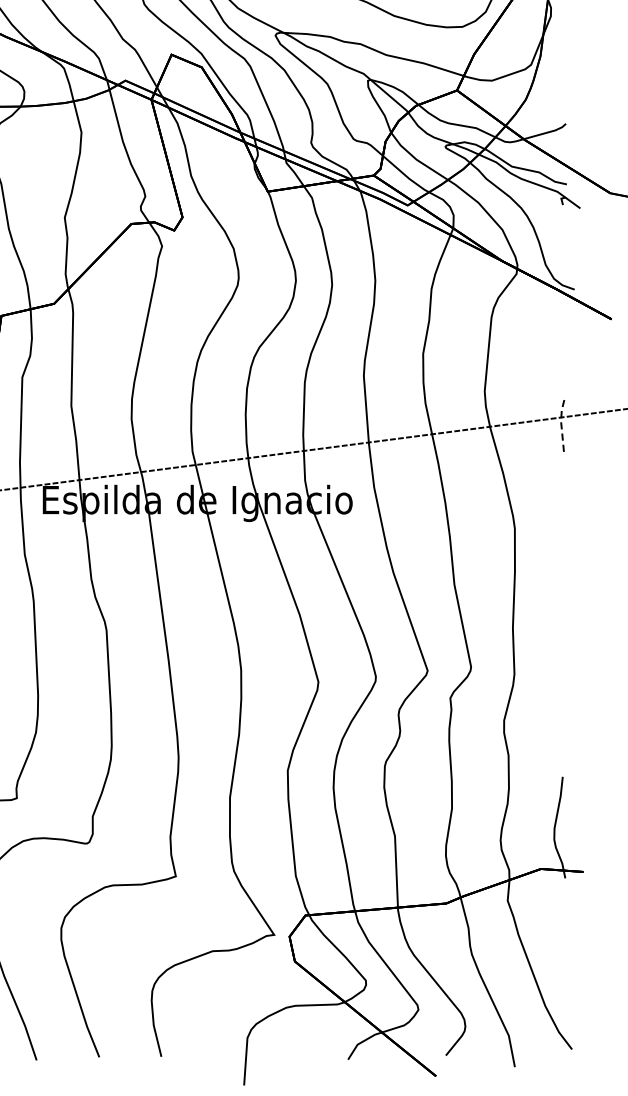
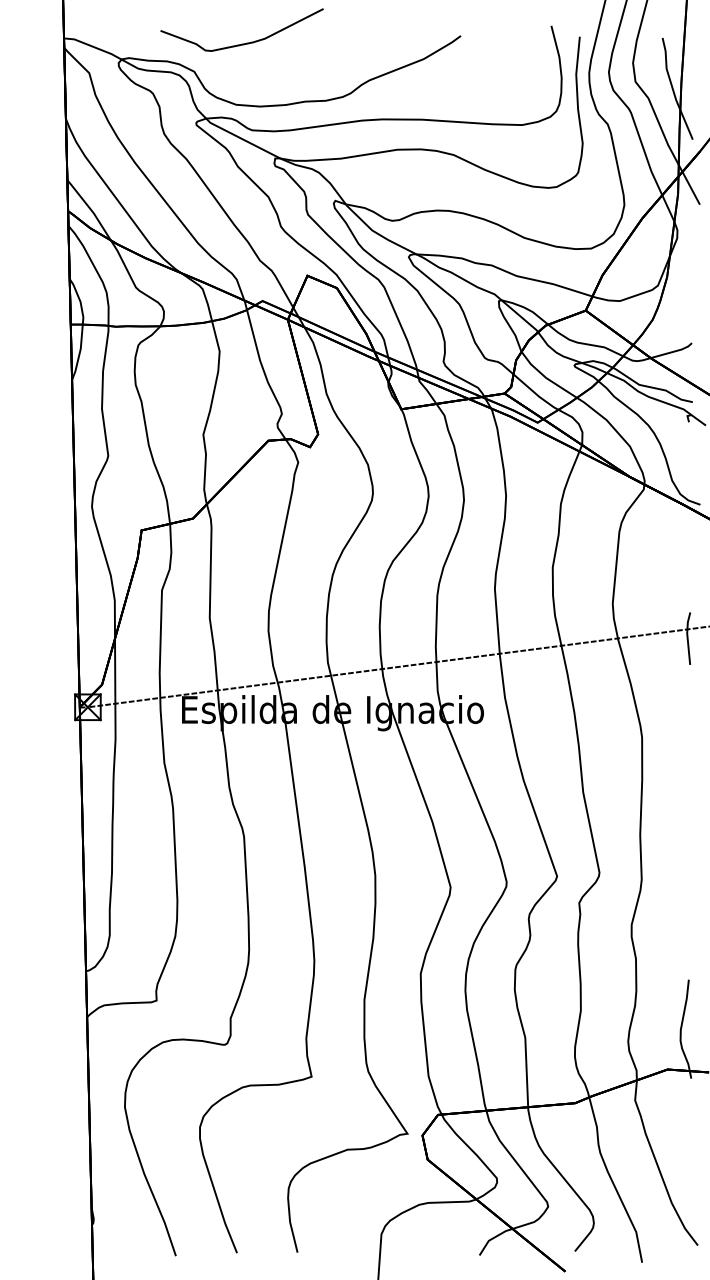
line: (561, 425) -> (687, 637), dashed -> solid

